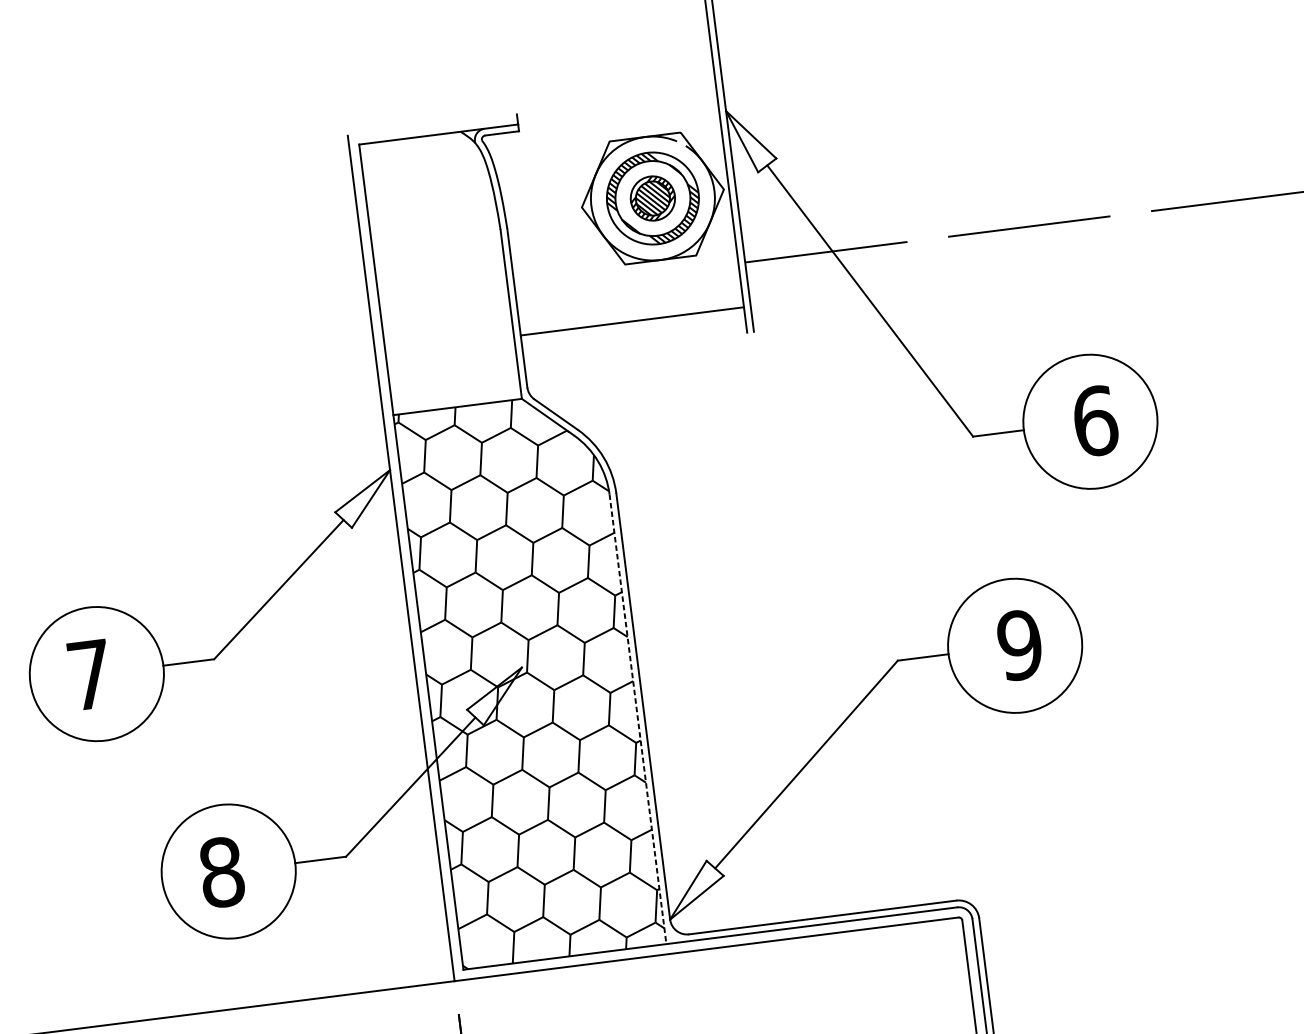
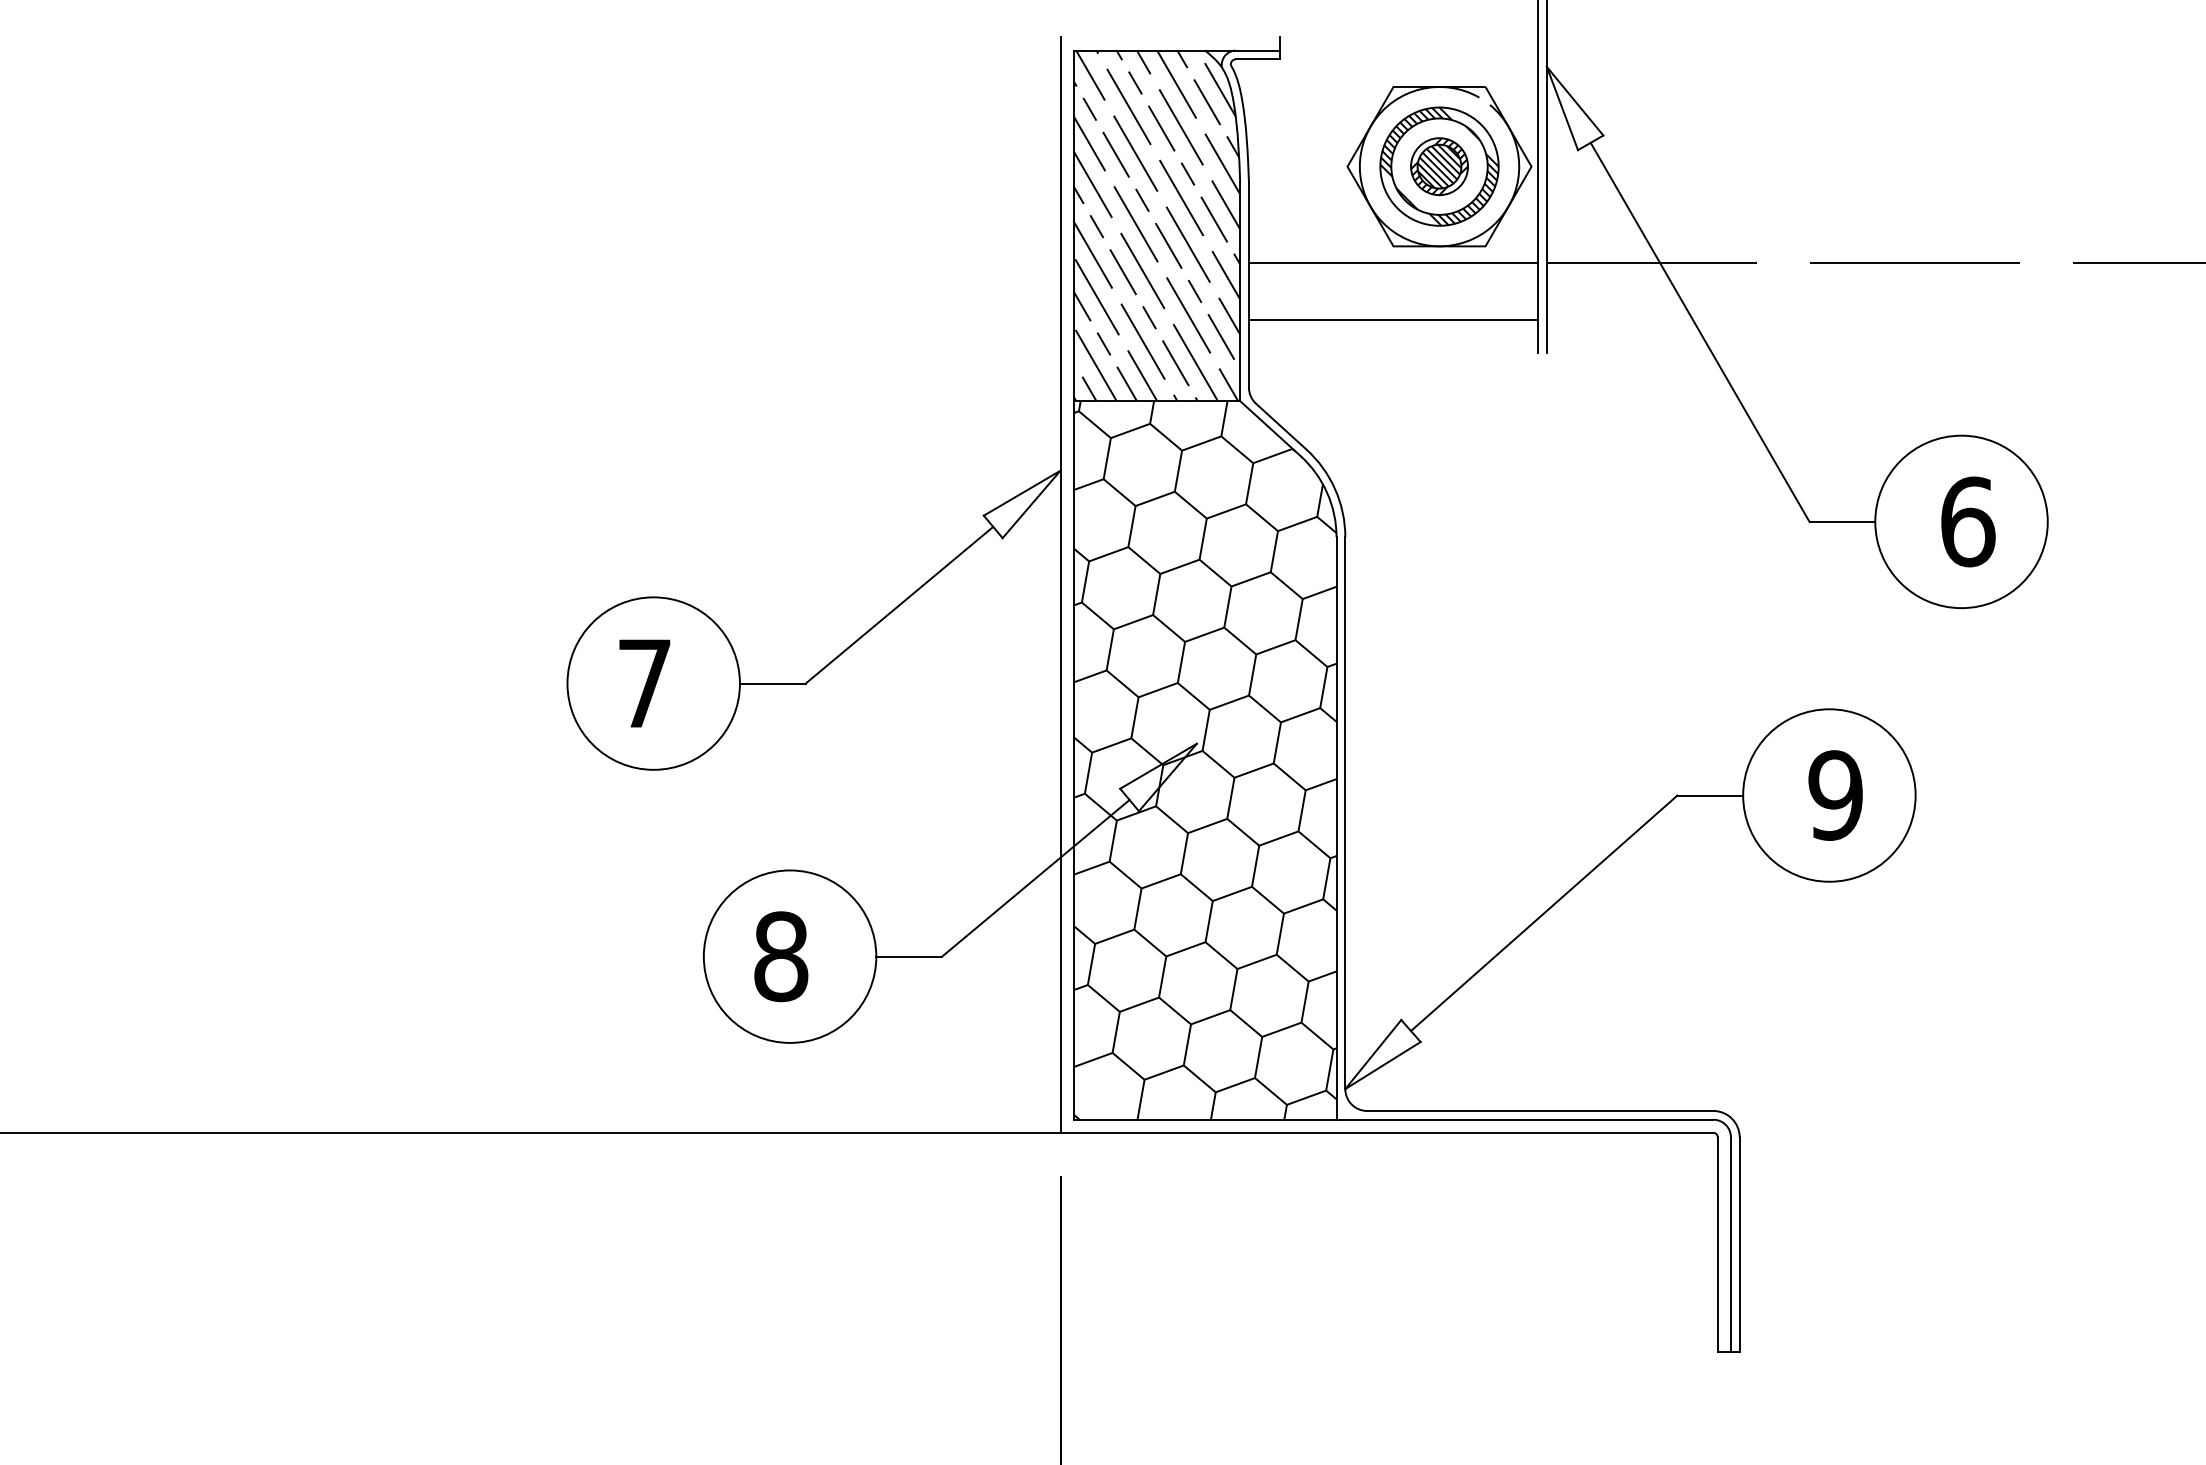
hatch: (440, 271) -> (1156, 225), added
line: (626, 277) -> (1393, 263), added
line: (637, 719) -> (1336, 828), dashed -> solid

